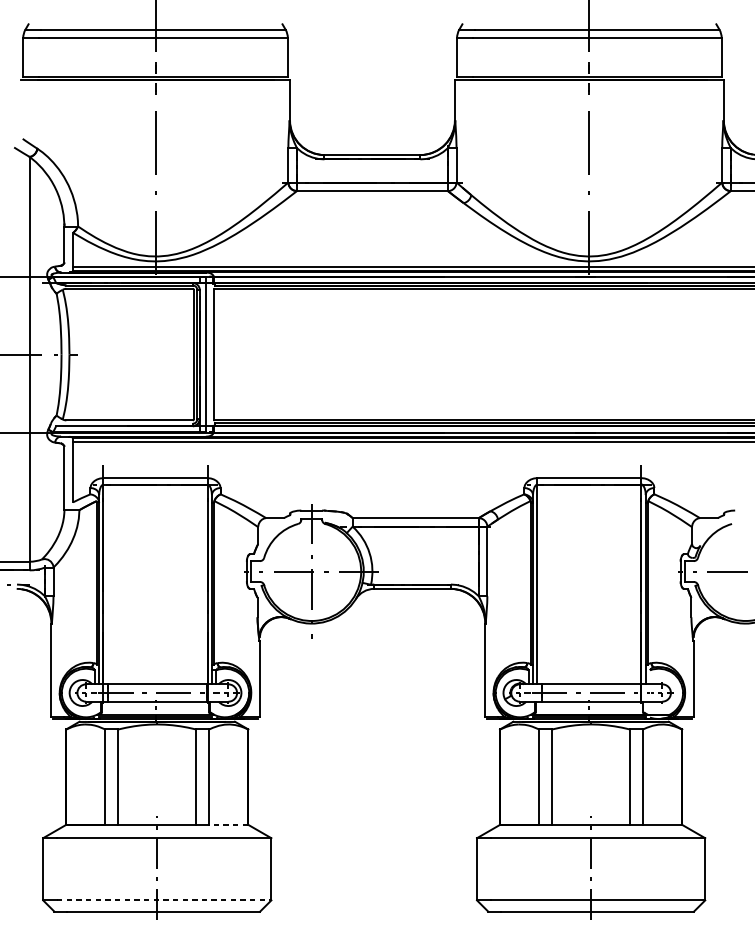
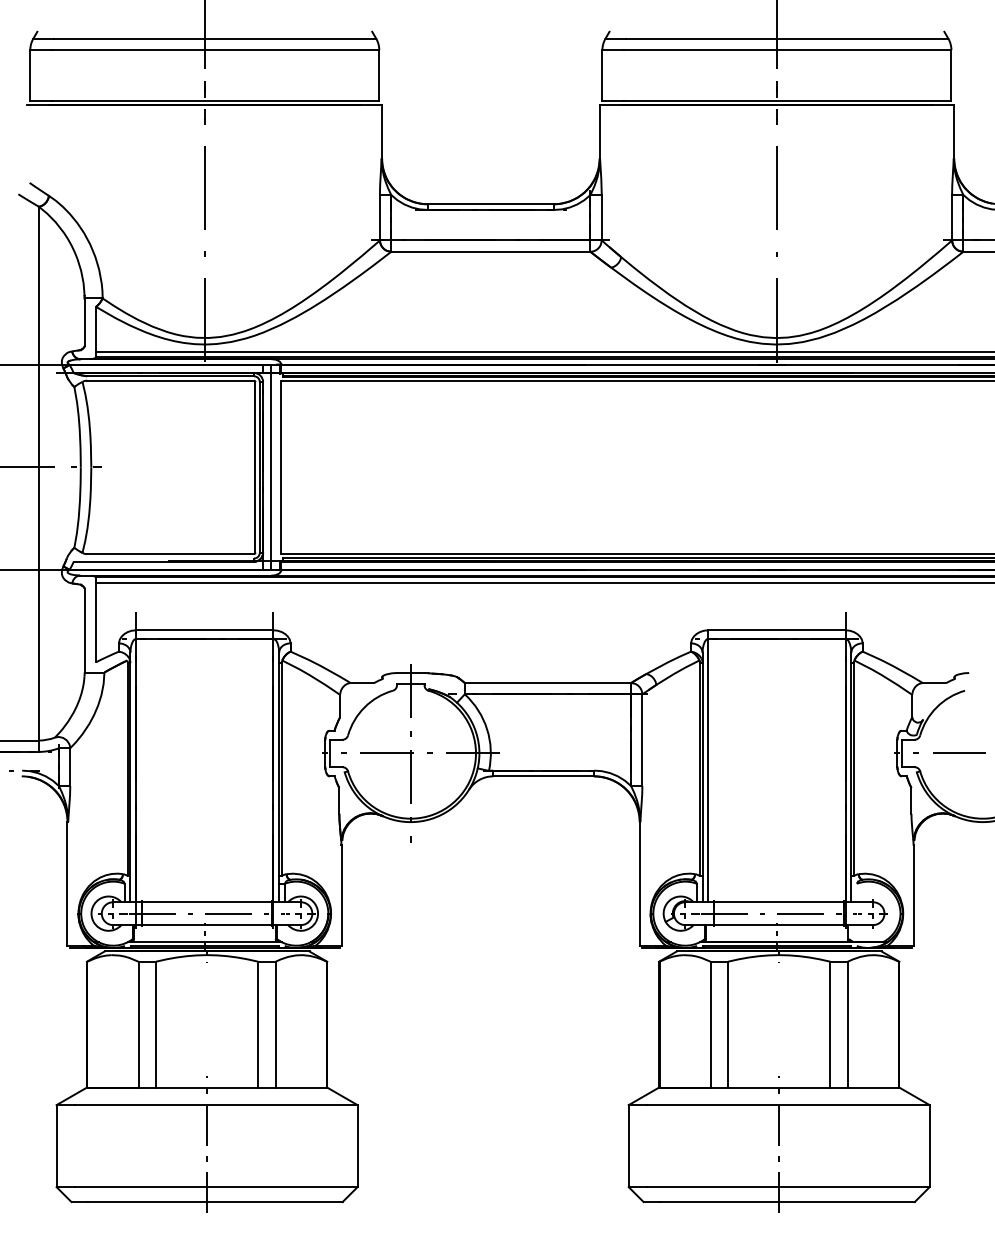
line: (228, 824) -> (301, 1087), dashed -> solid
line: (164, 900) -> (216, 1187), dashed -> solid

